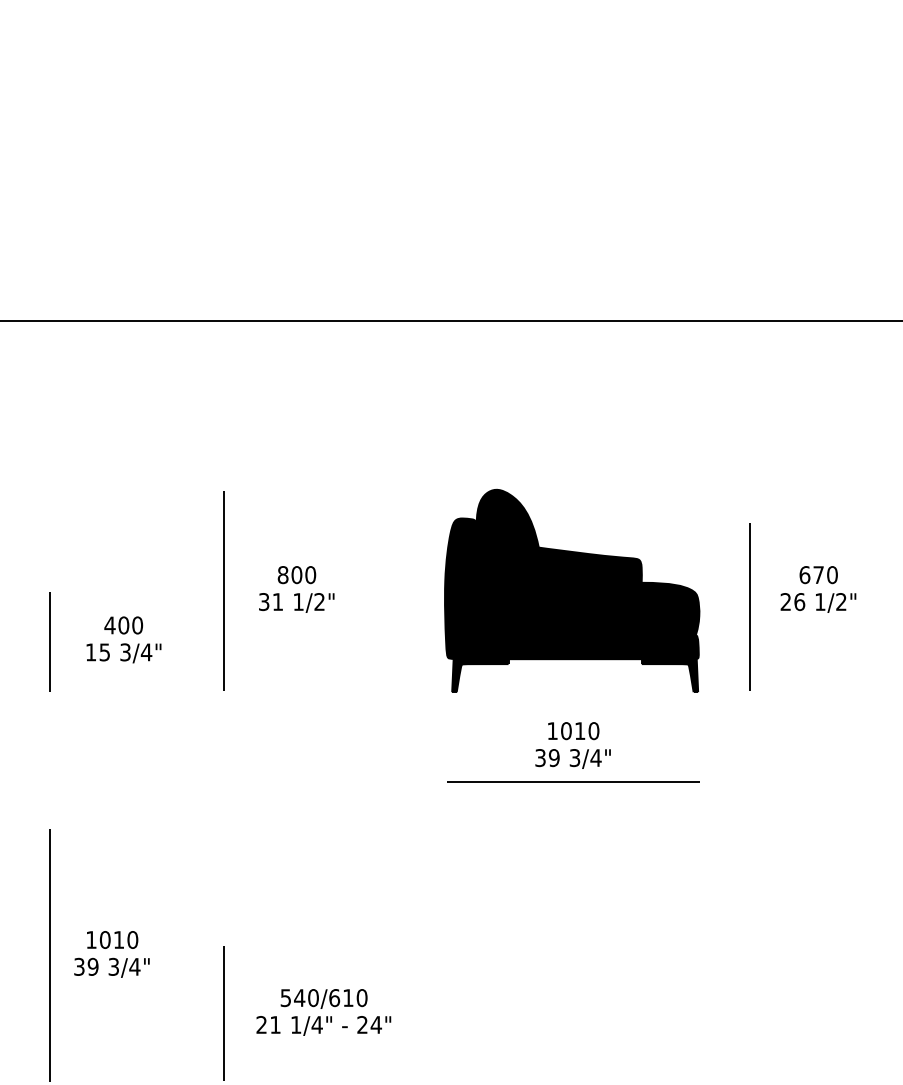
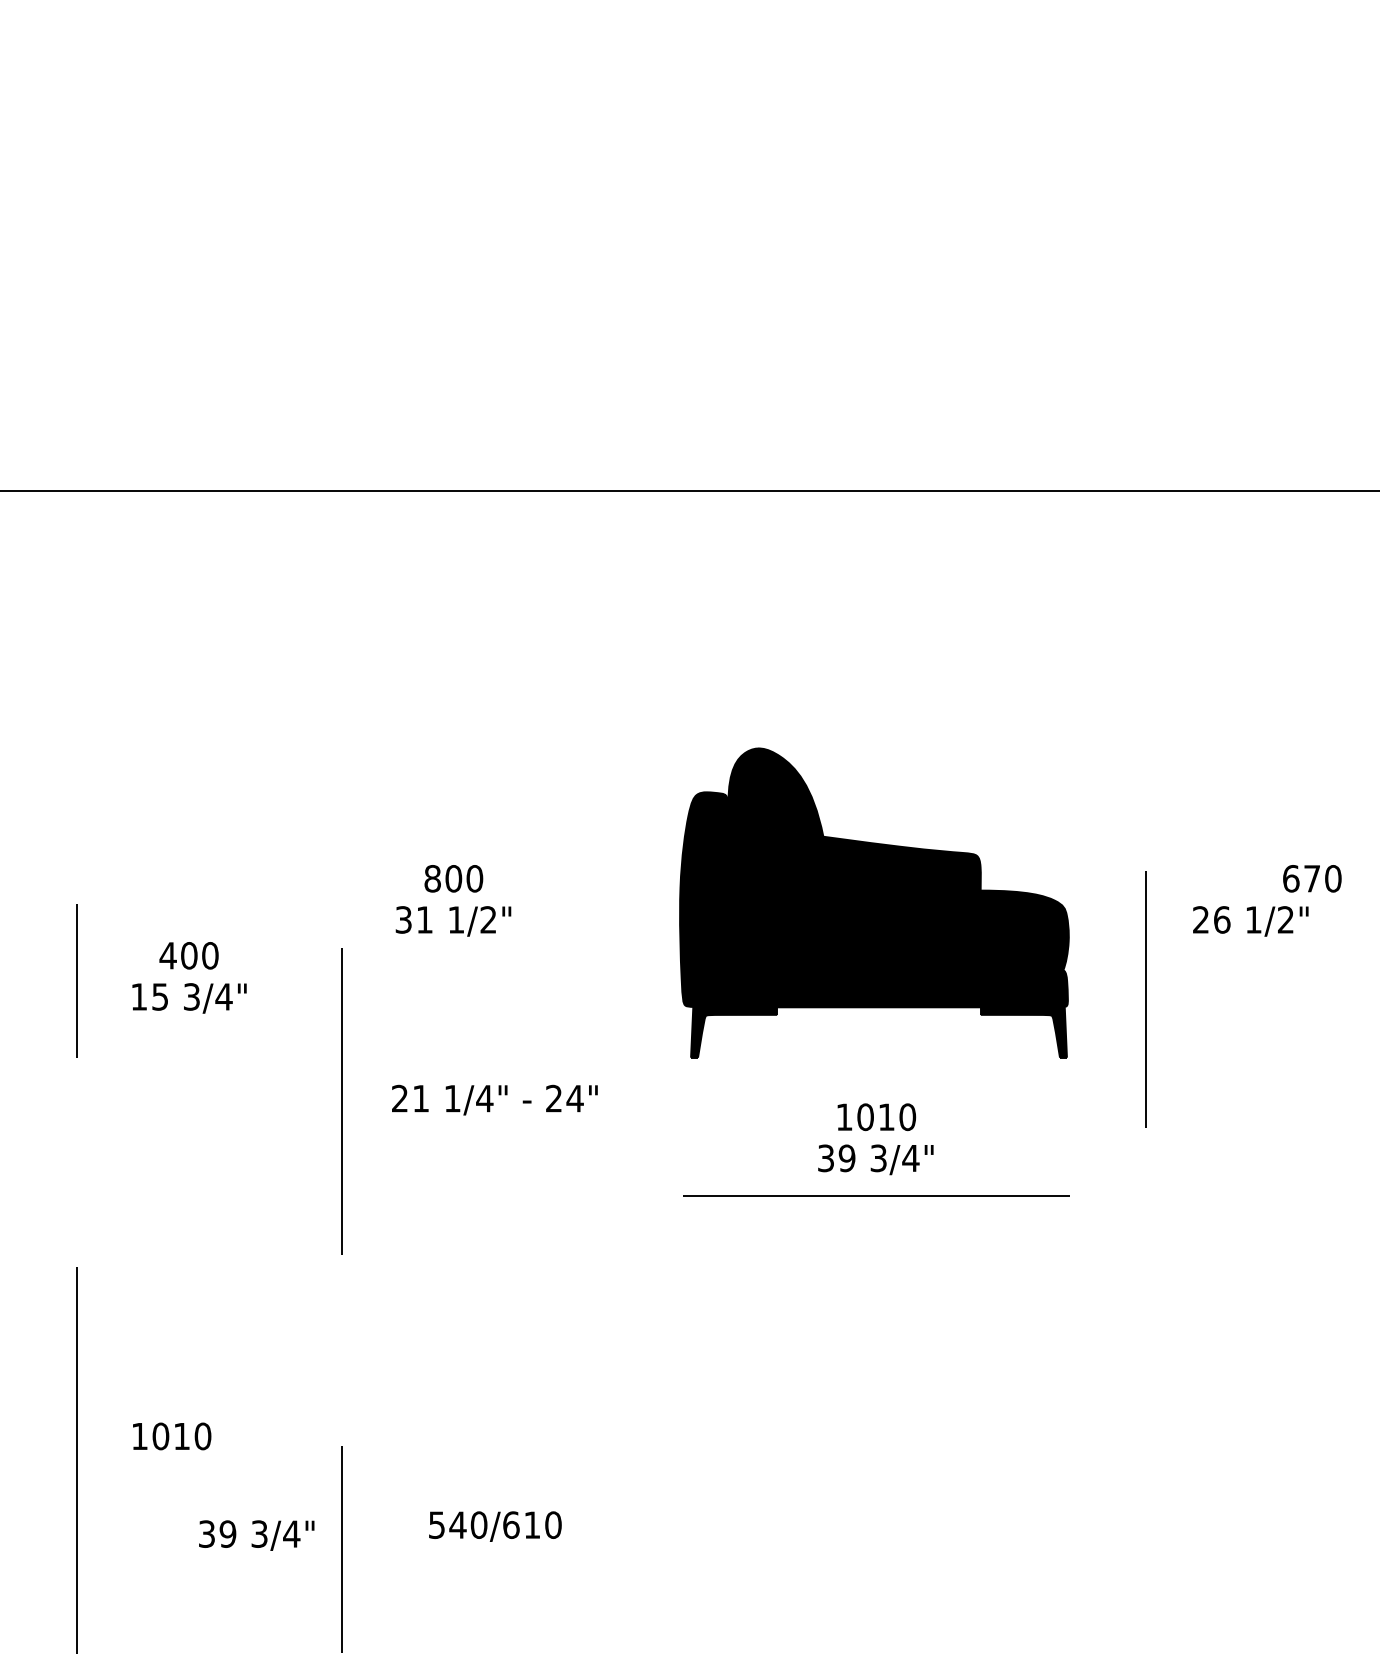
text: (818, 575) -> (1311, 879), moved
line: (223, 590) -> (341, 1101), moved
line: (749, 606) -> (1145, 998), moved
text: (111, 967) -> (255, 1535), moved
text: (323, 1025) -> (494, 1099), moved

